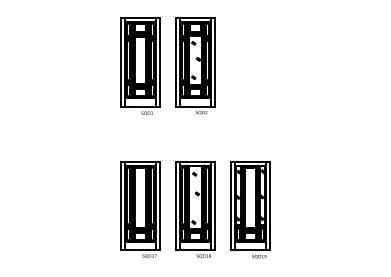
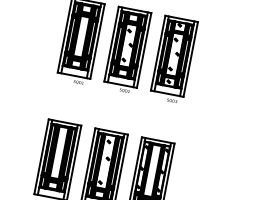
part: (250, 66) -> (173, 59), added

